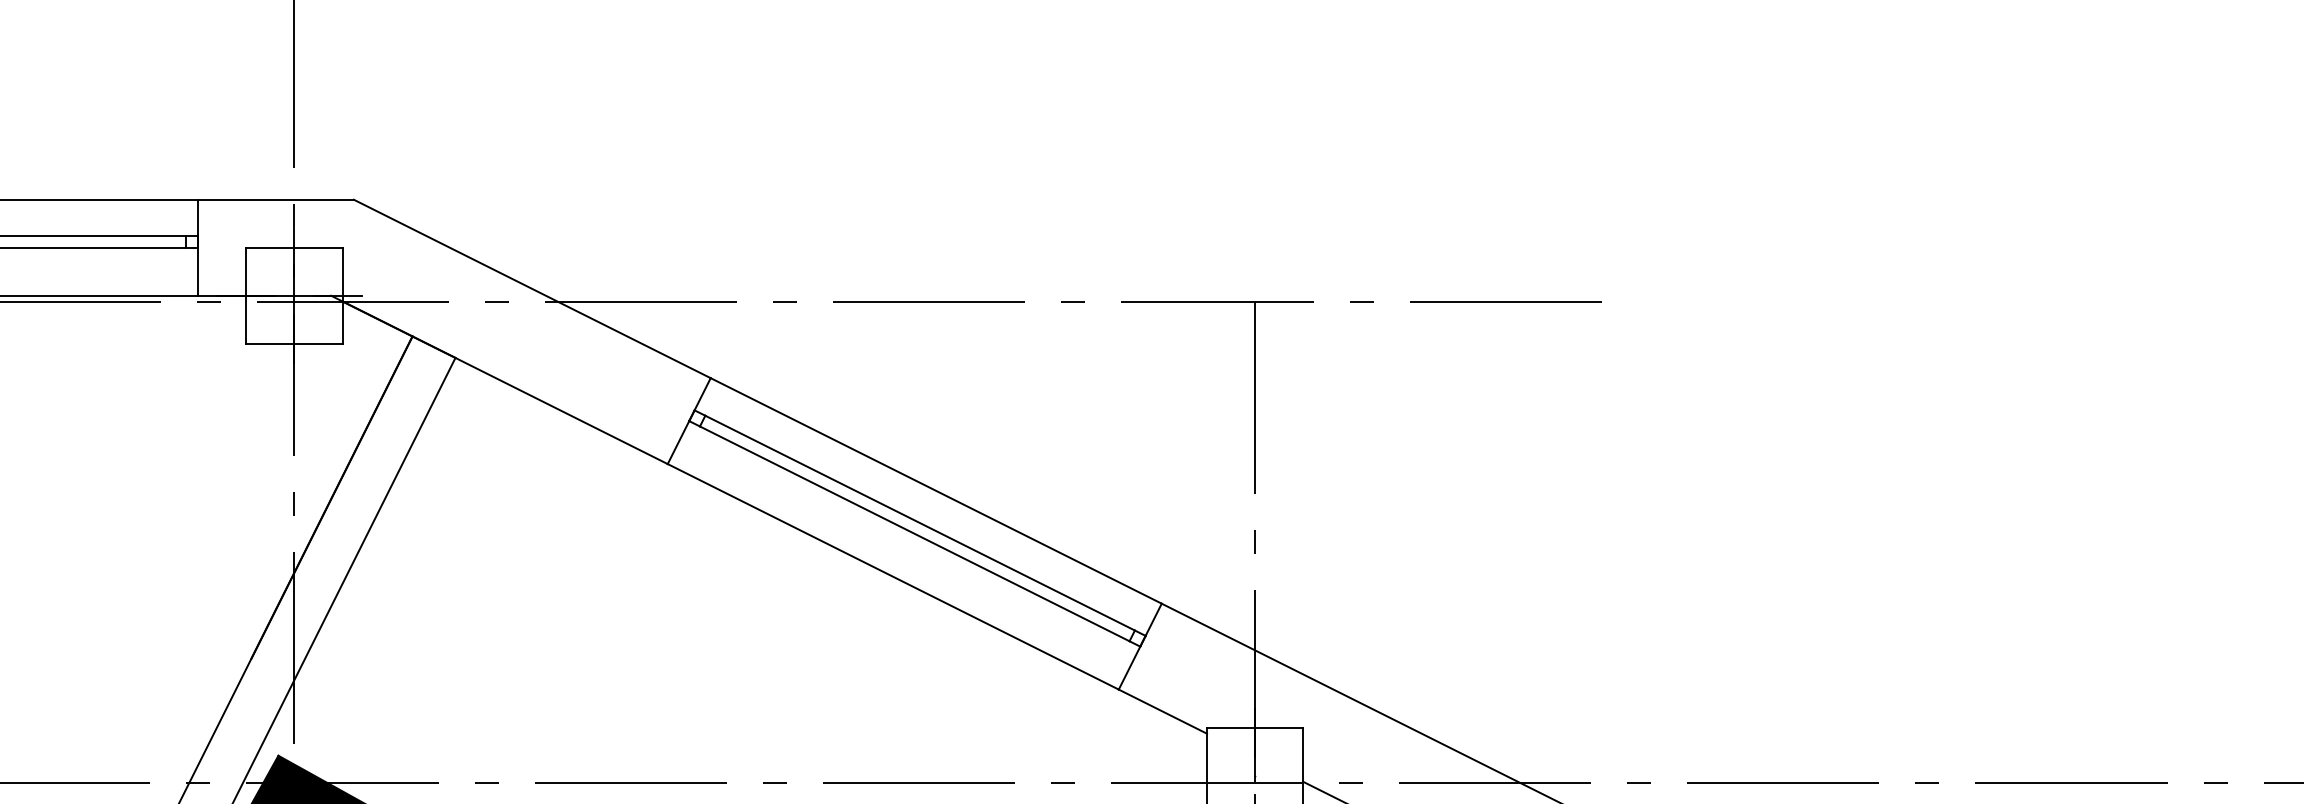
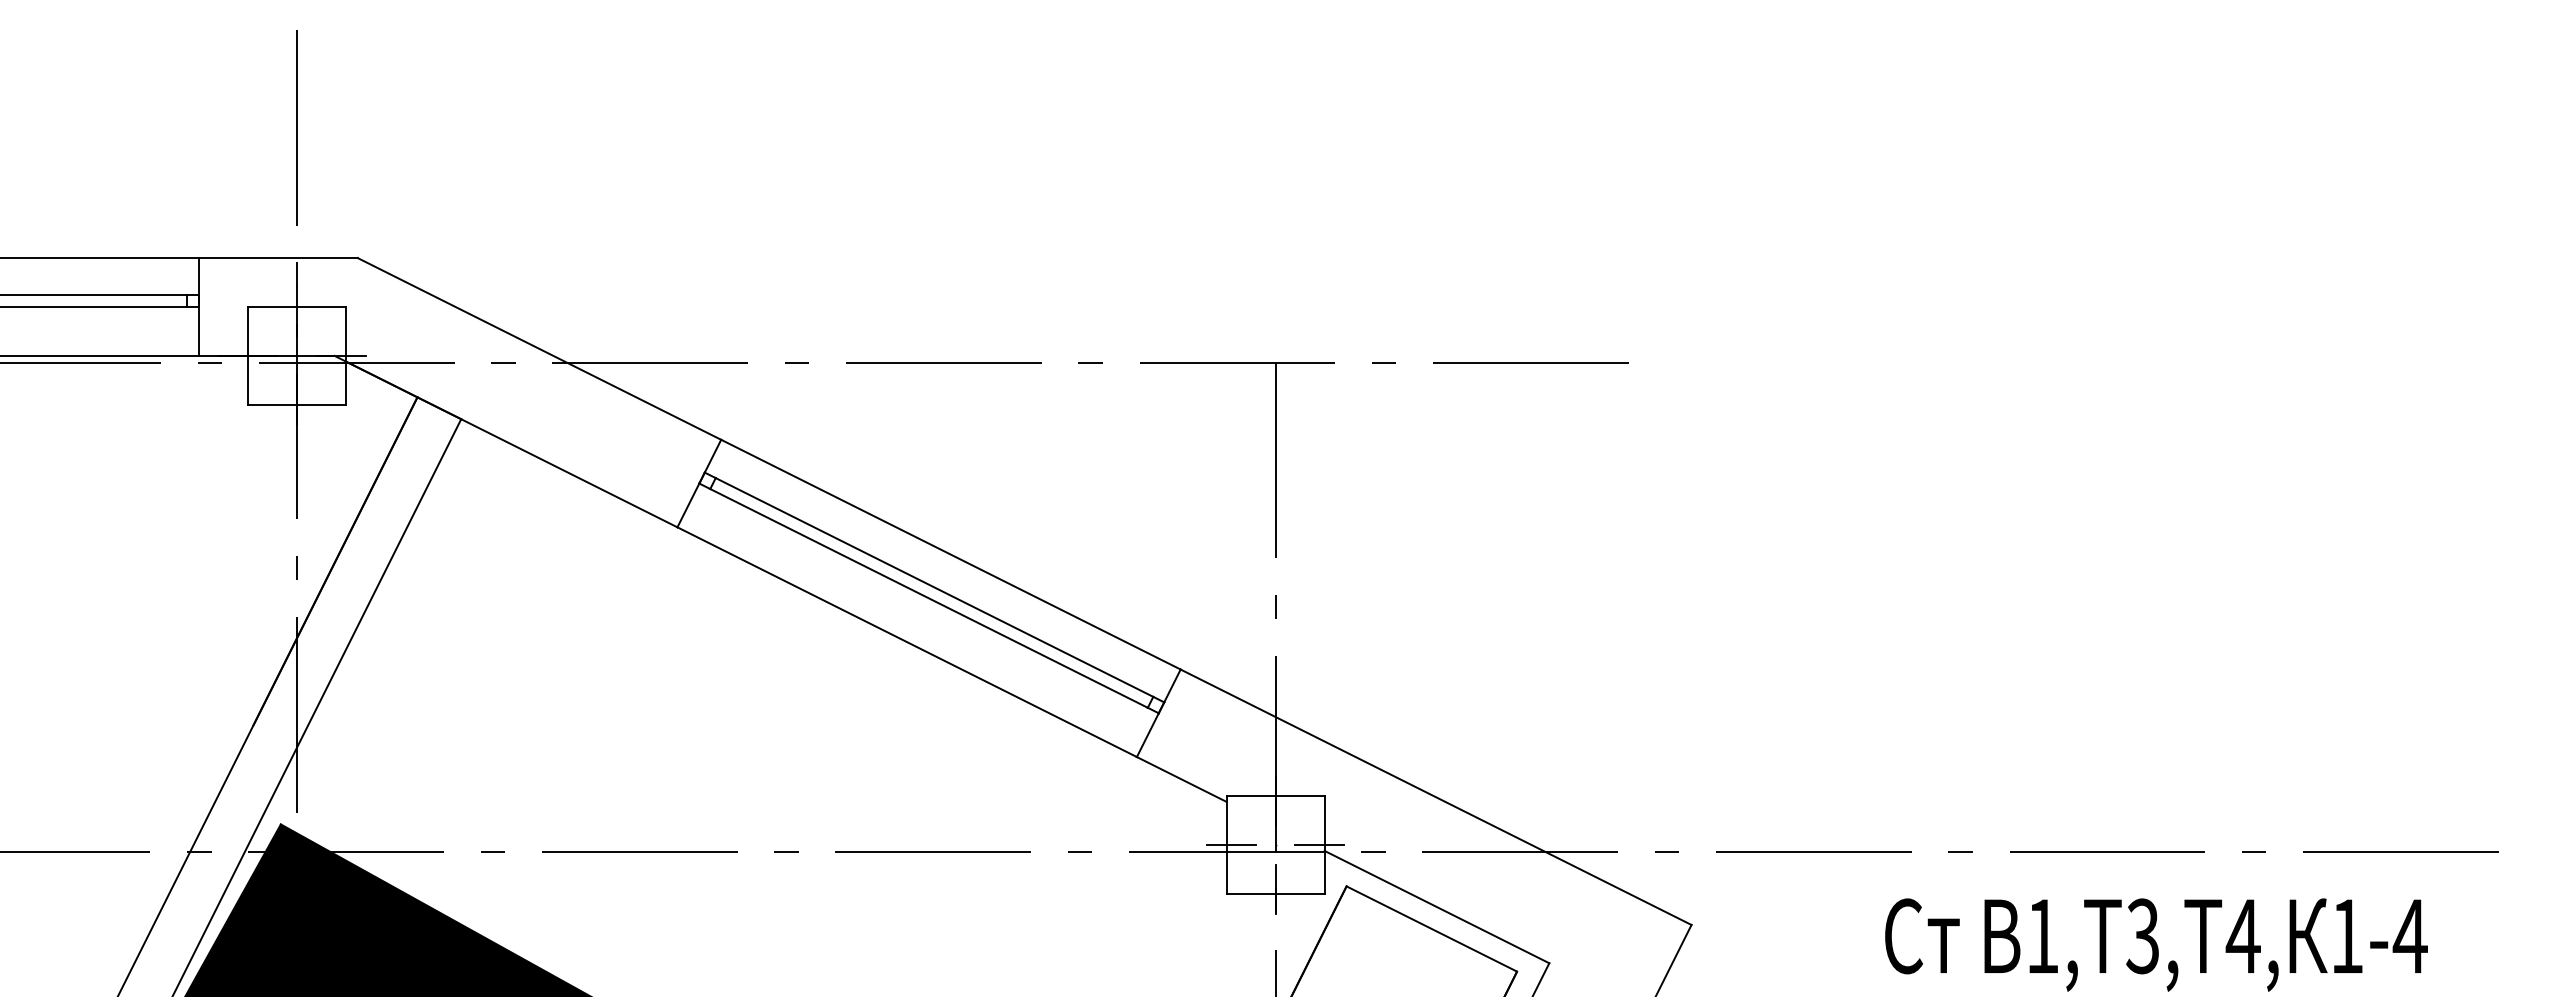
line: (1211, 776) -> (1231, 845), added
line: (1298, 776) -> (1319, 845), added

